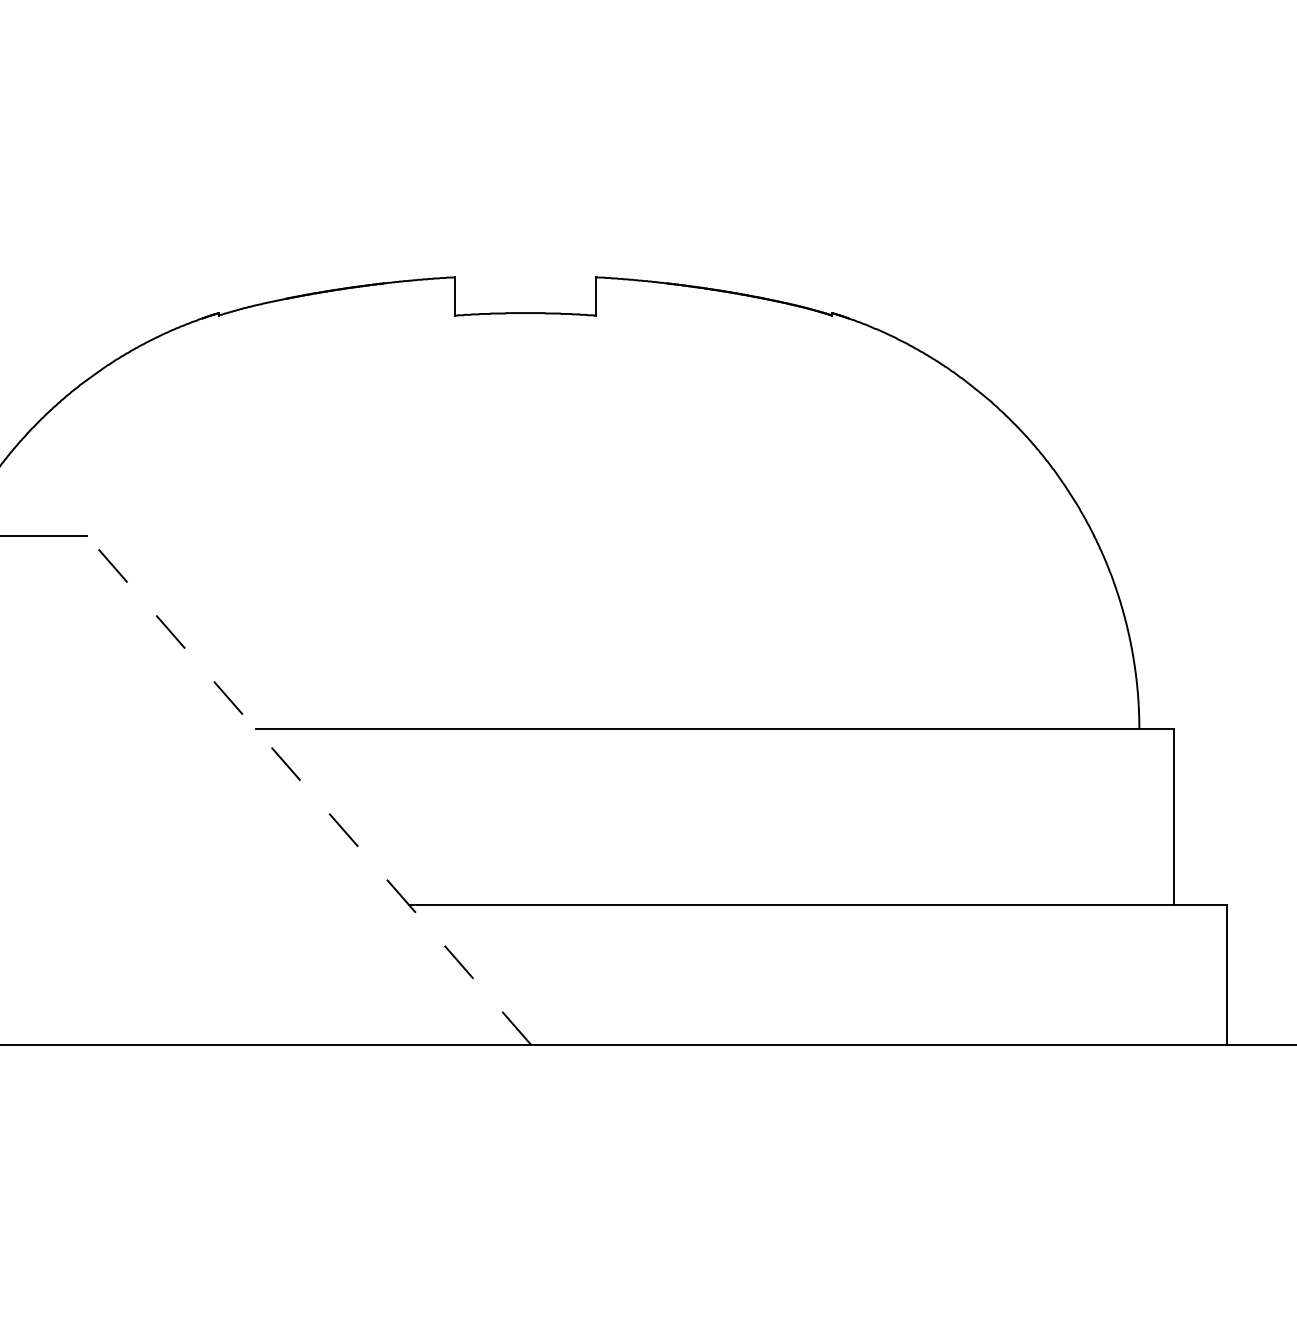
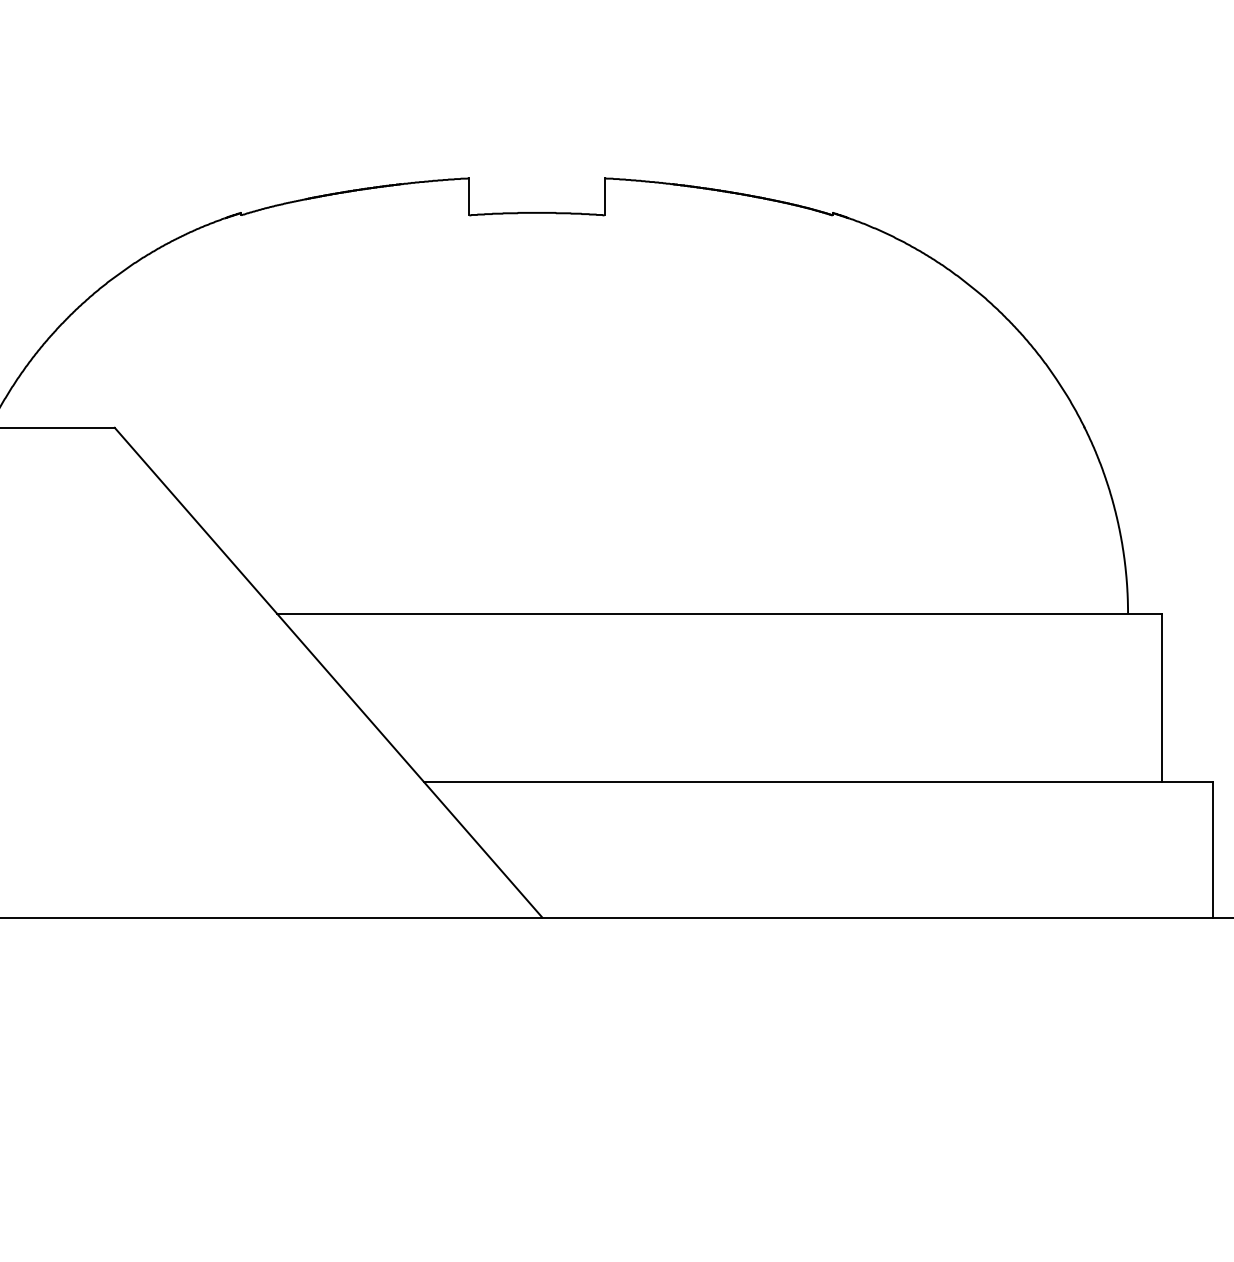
line: (309, 790) -> (328, 672), dashed -> solid

